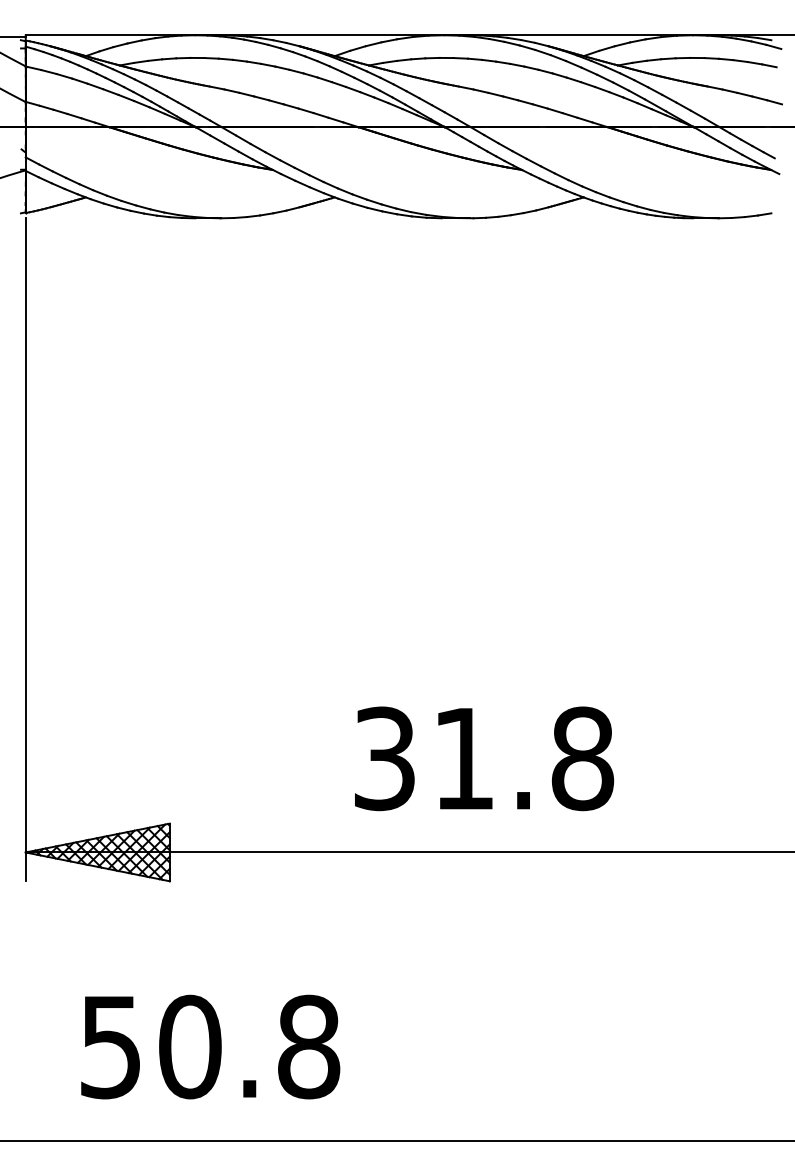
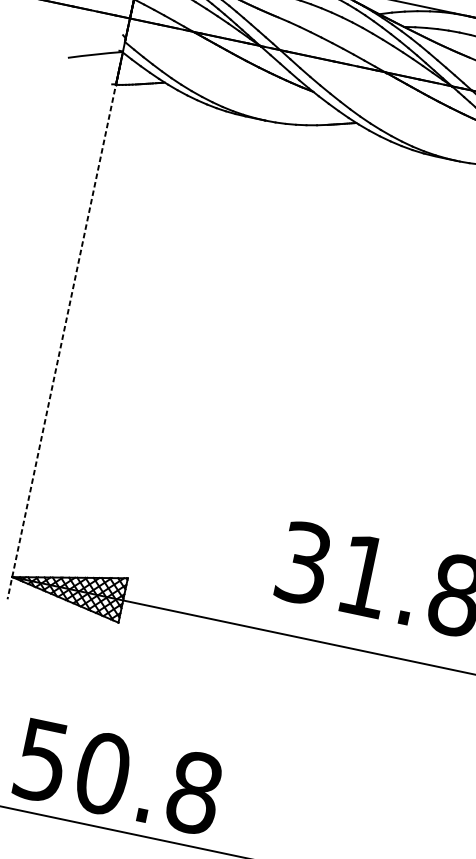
line: (25, 550) -> (61, 344), solid -> dashed
text: (210, 1046) -> (118, 776), moved

